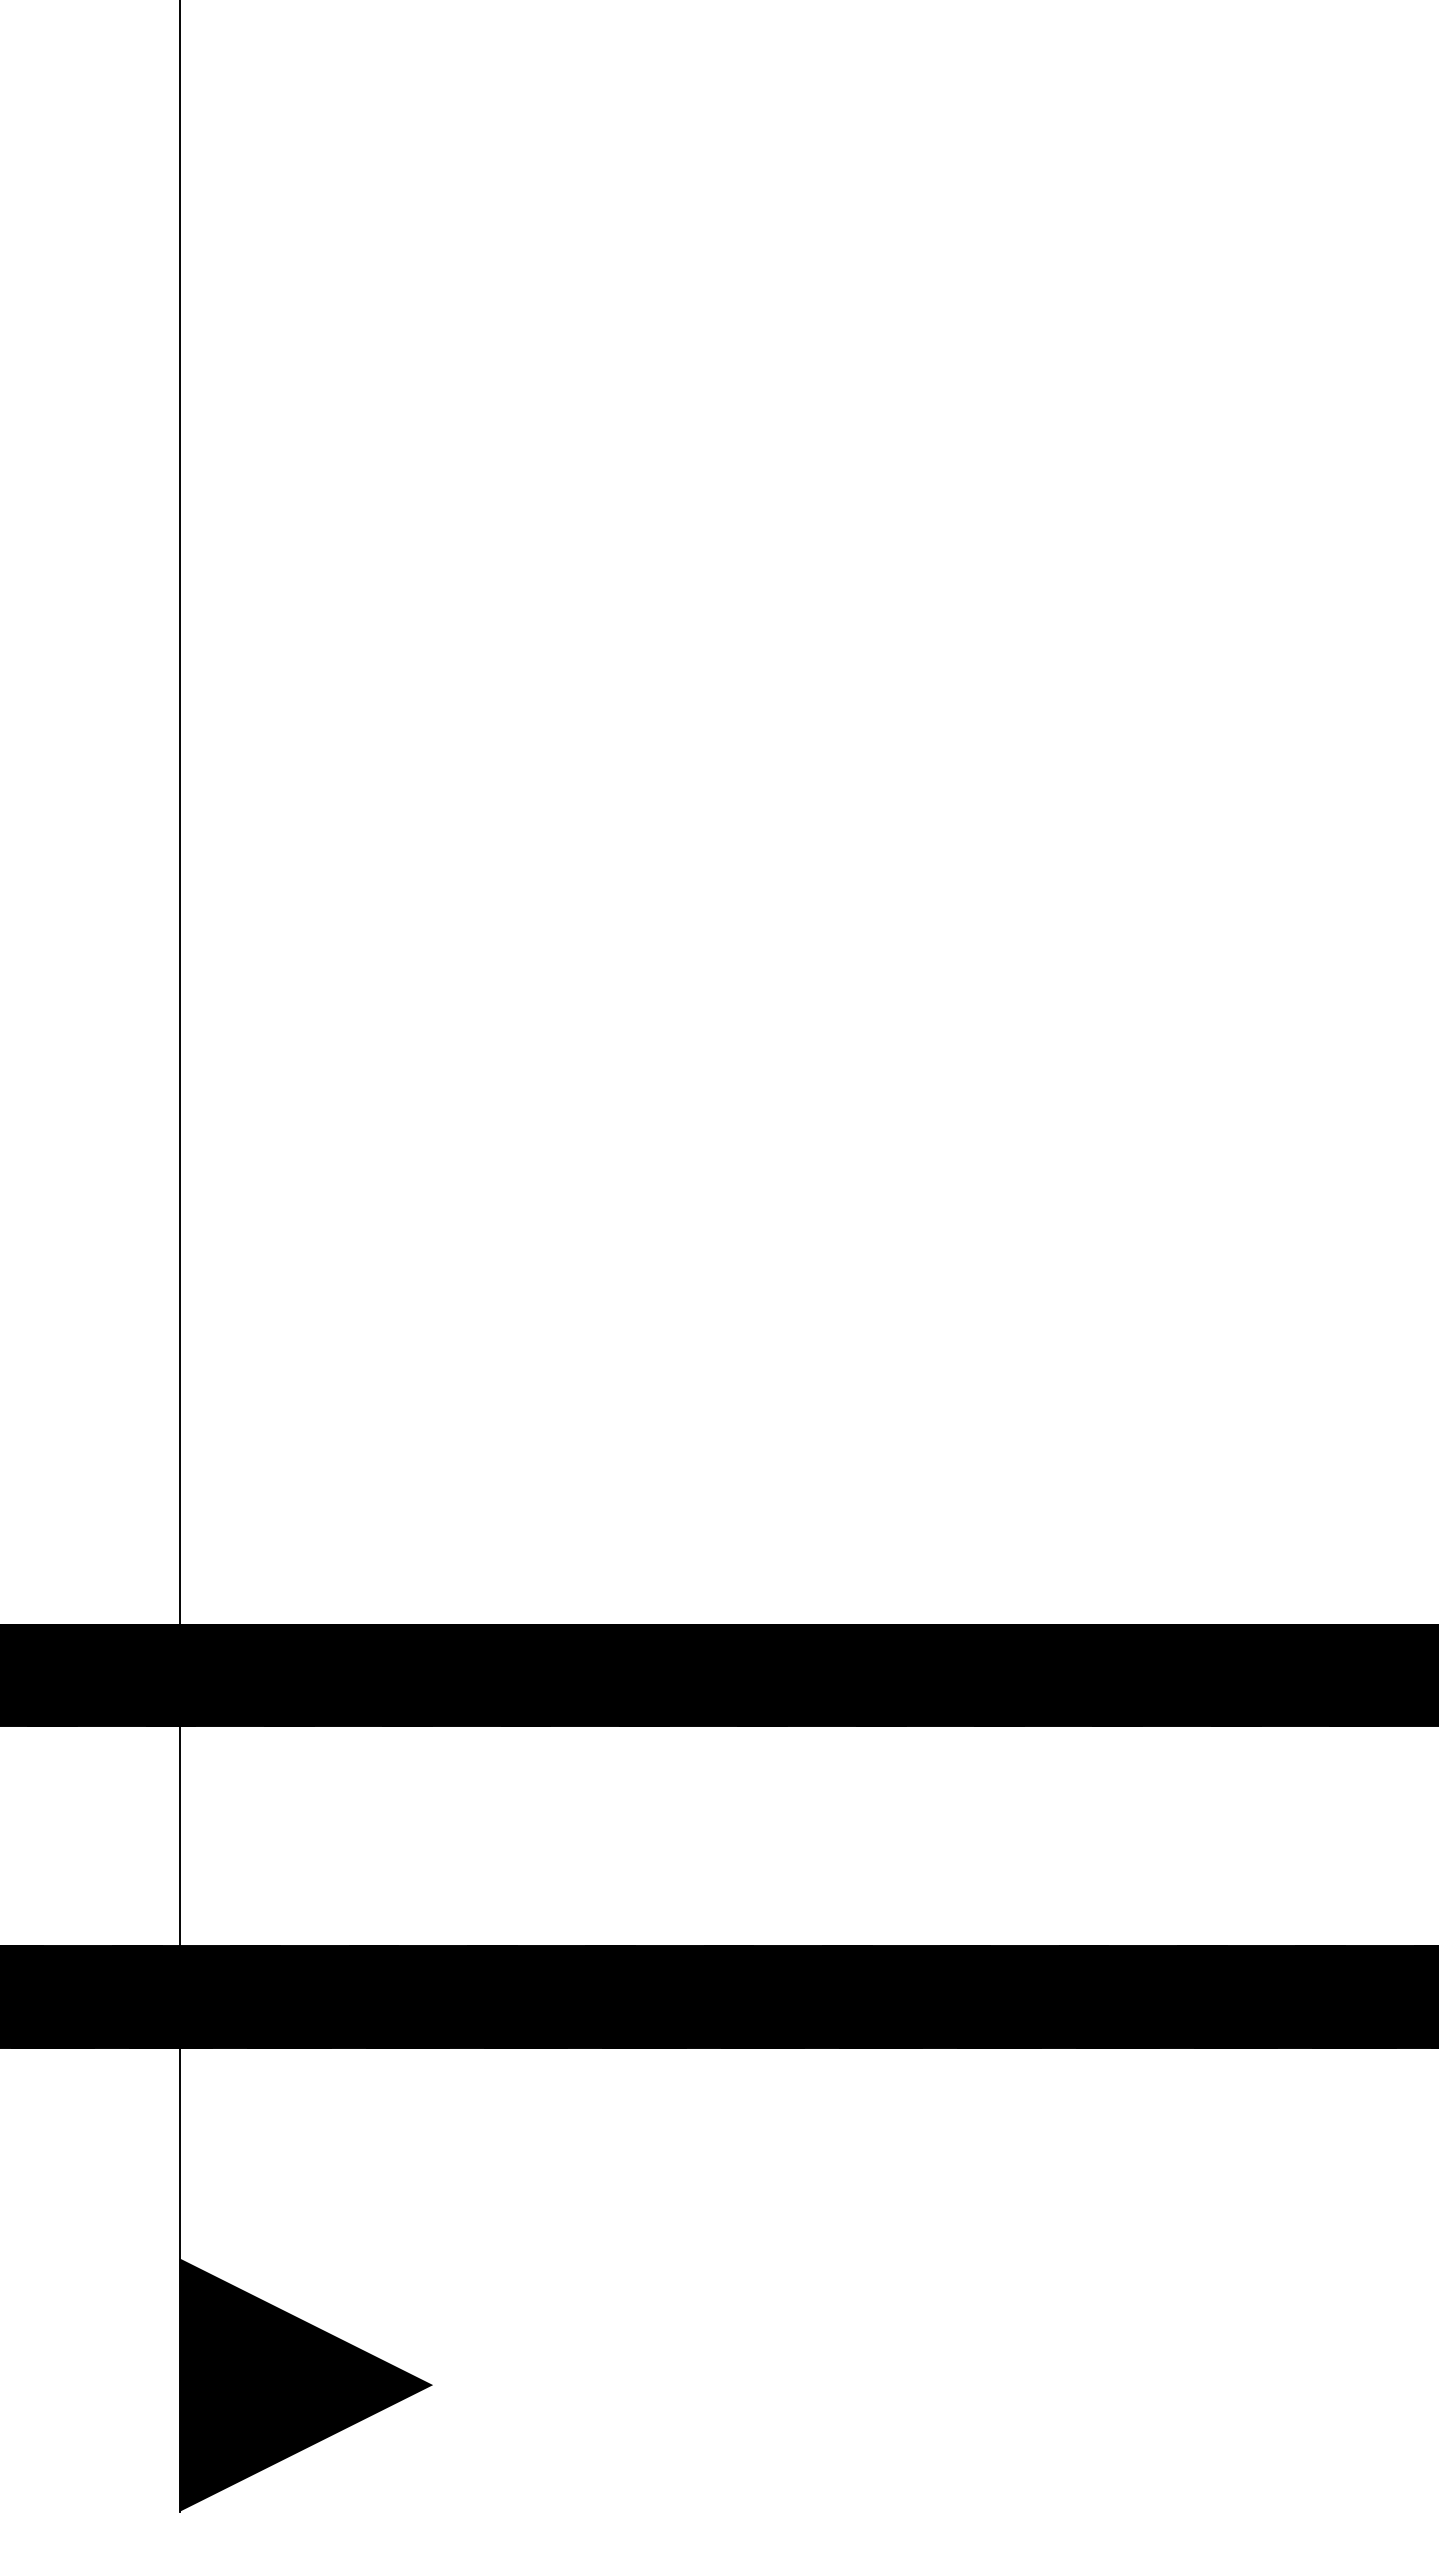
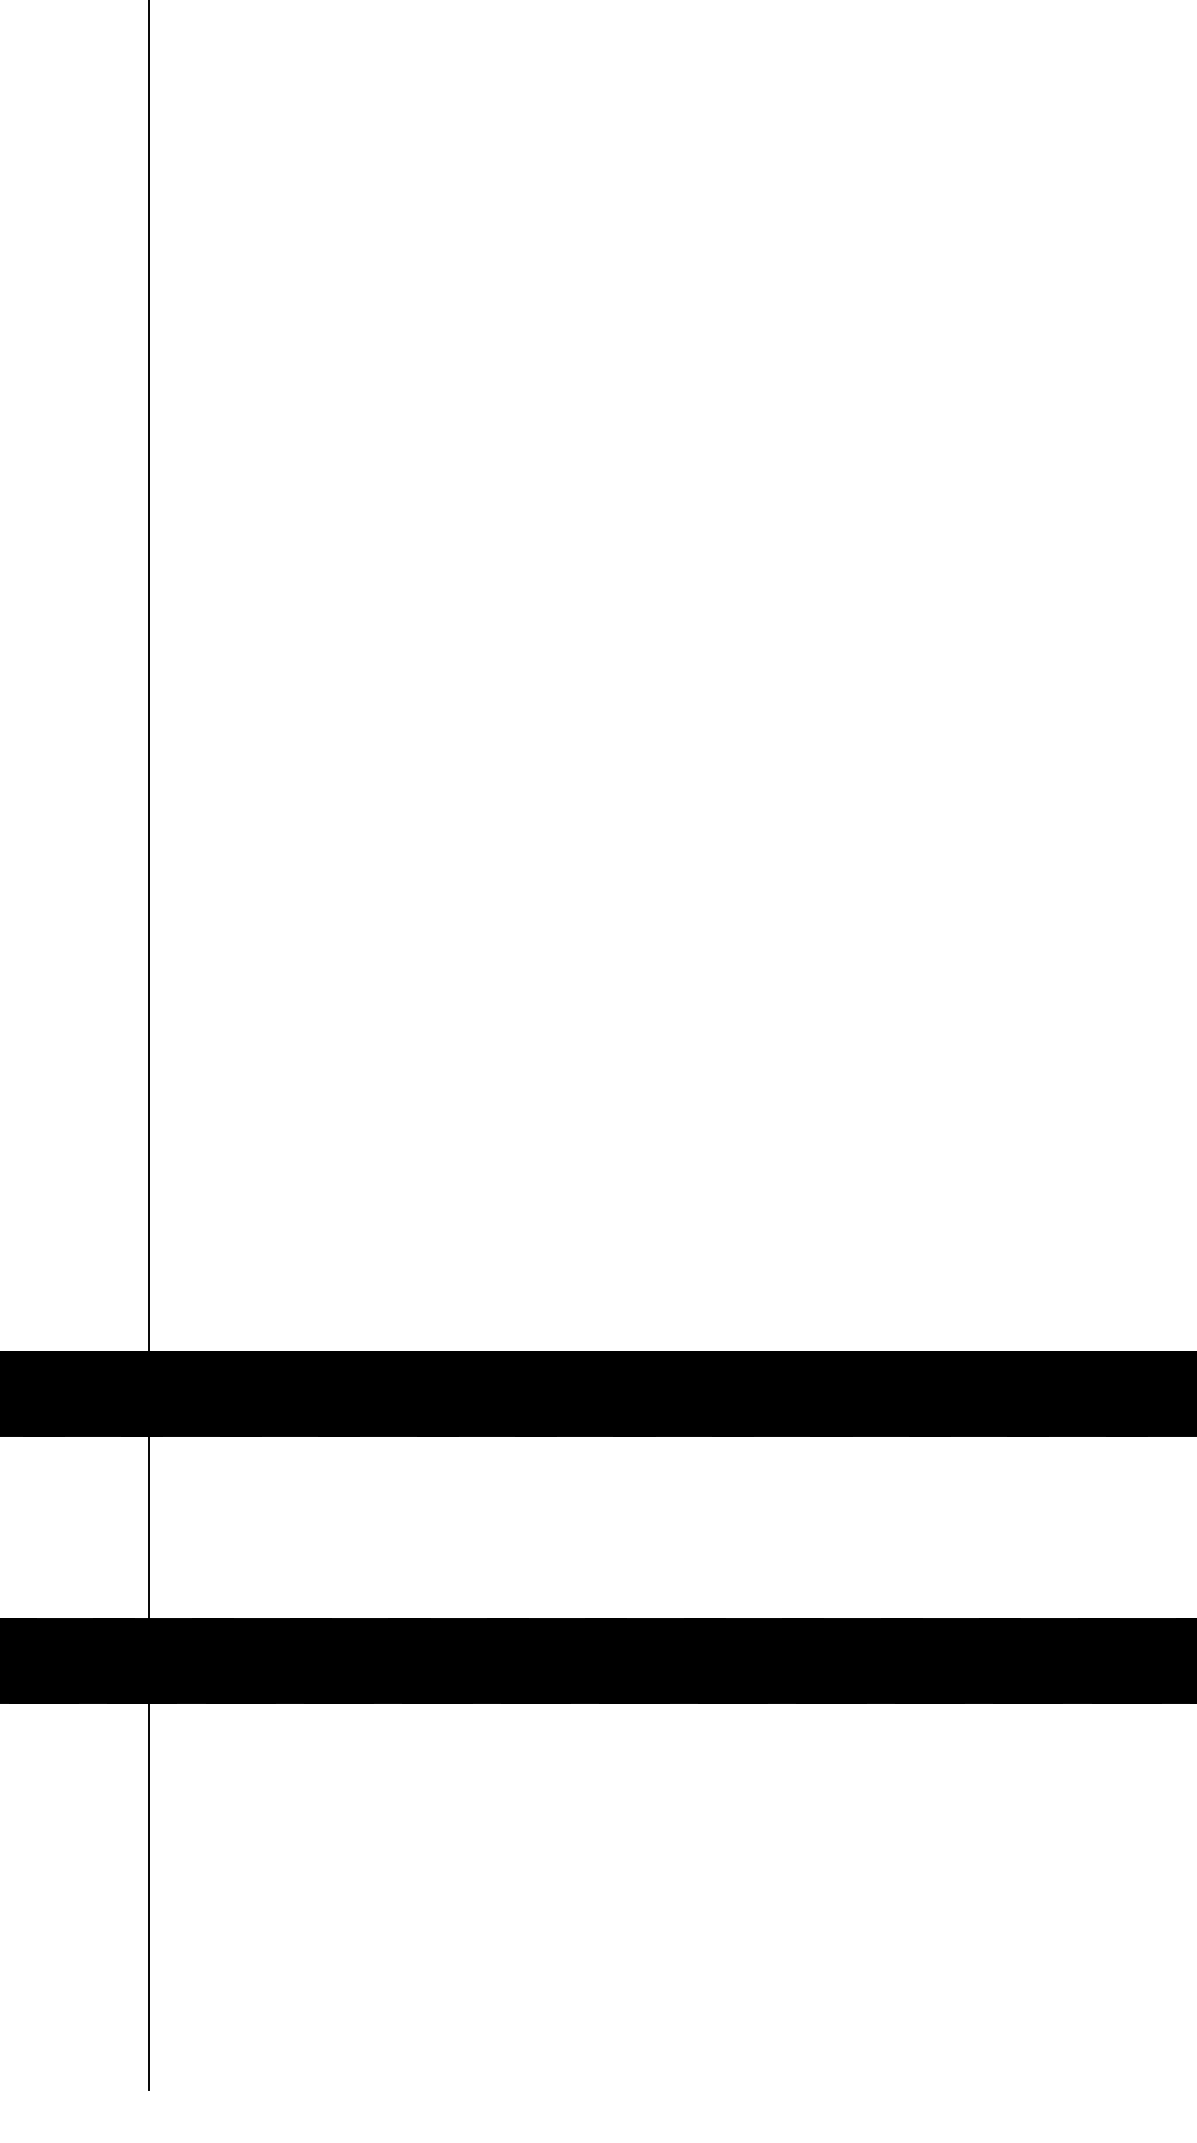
fill: (306, 2384) -> (254, 1983), removed

